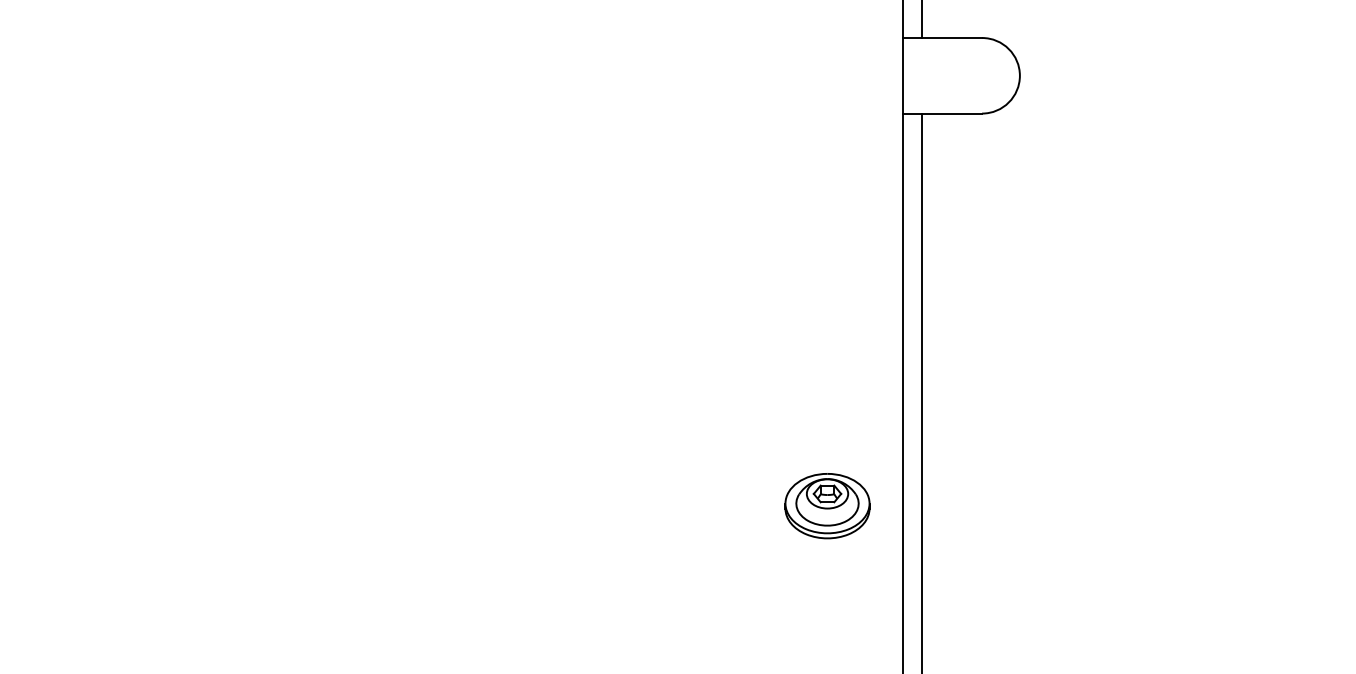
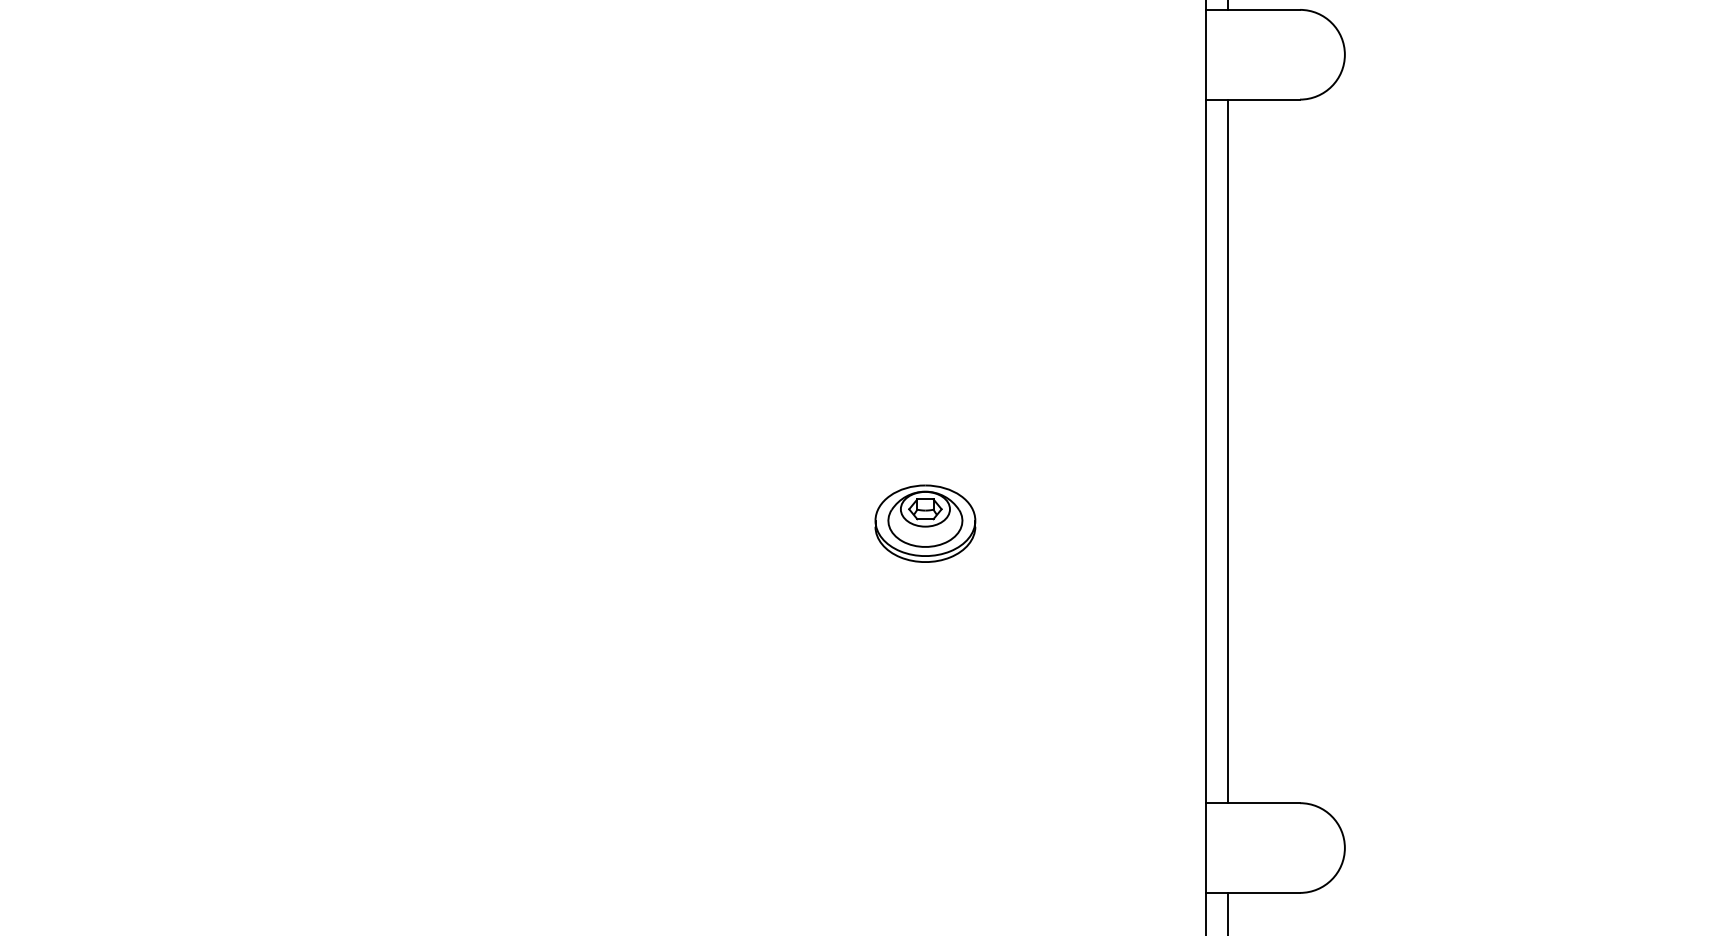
part: (827, 505) -> (925, 523), moved

